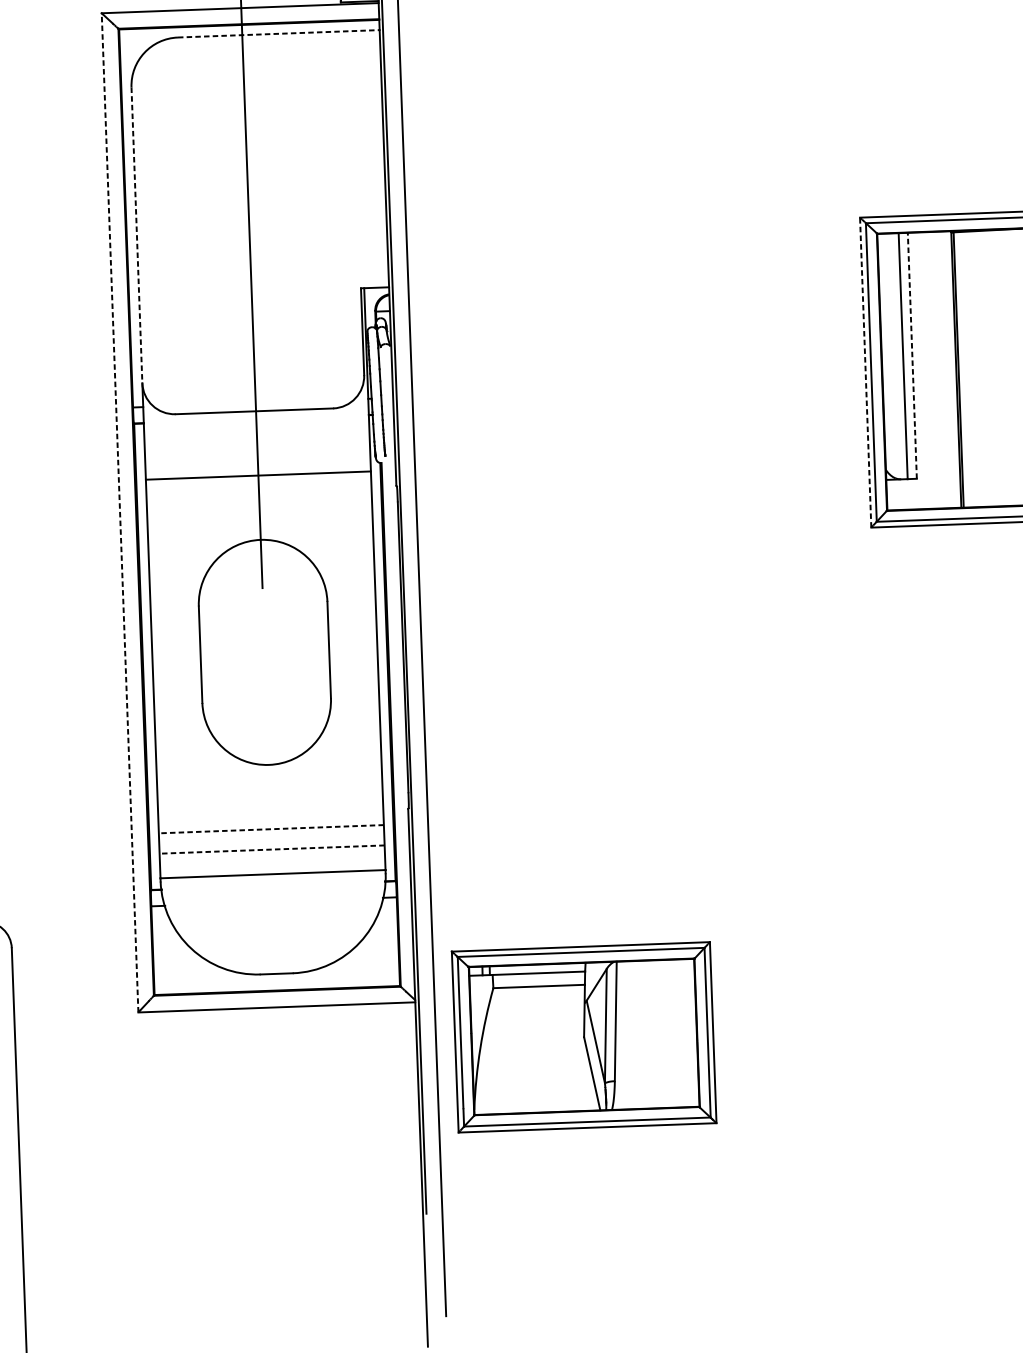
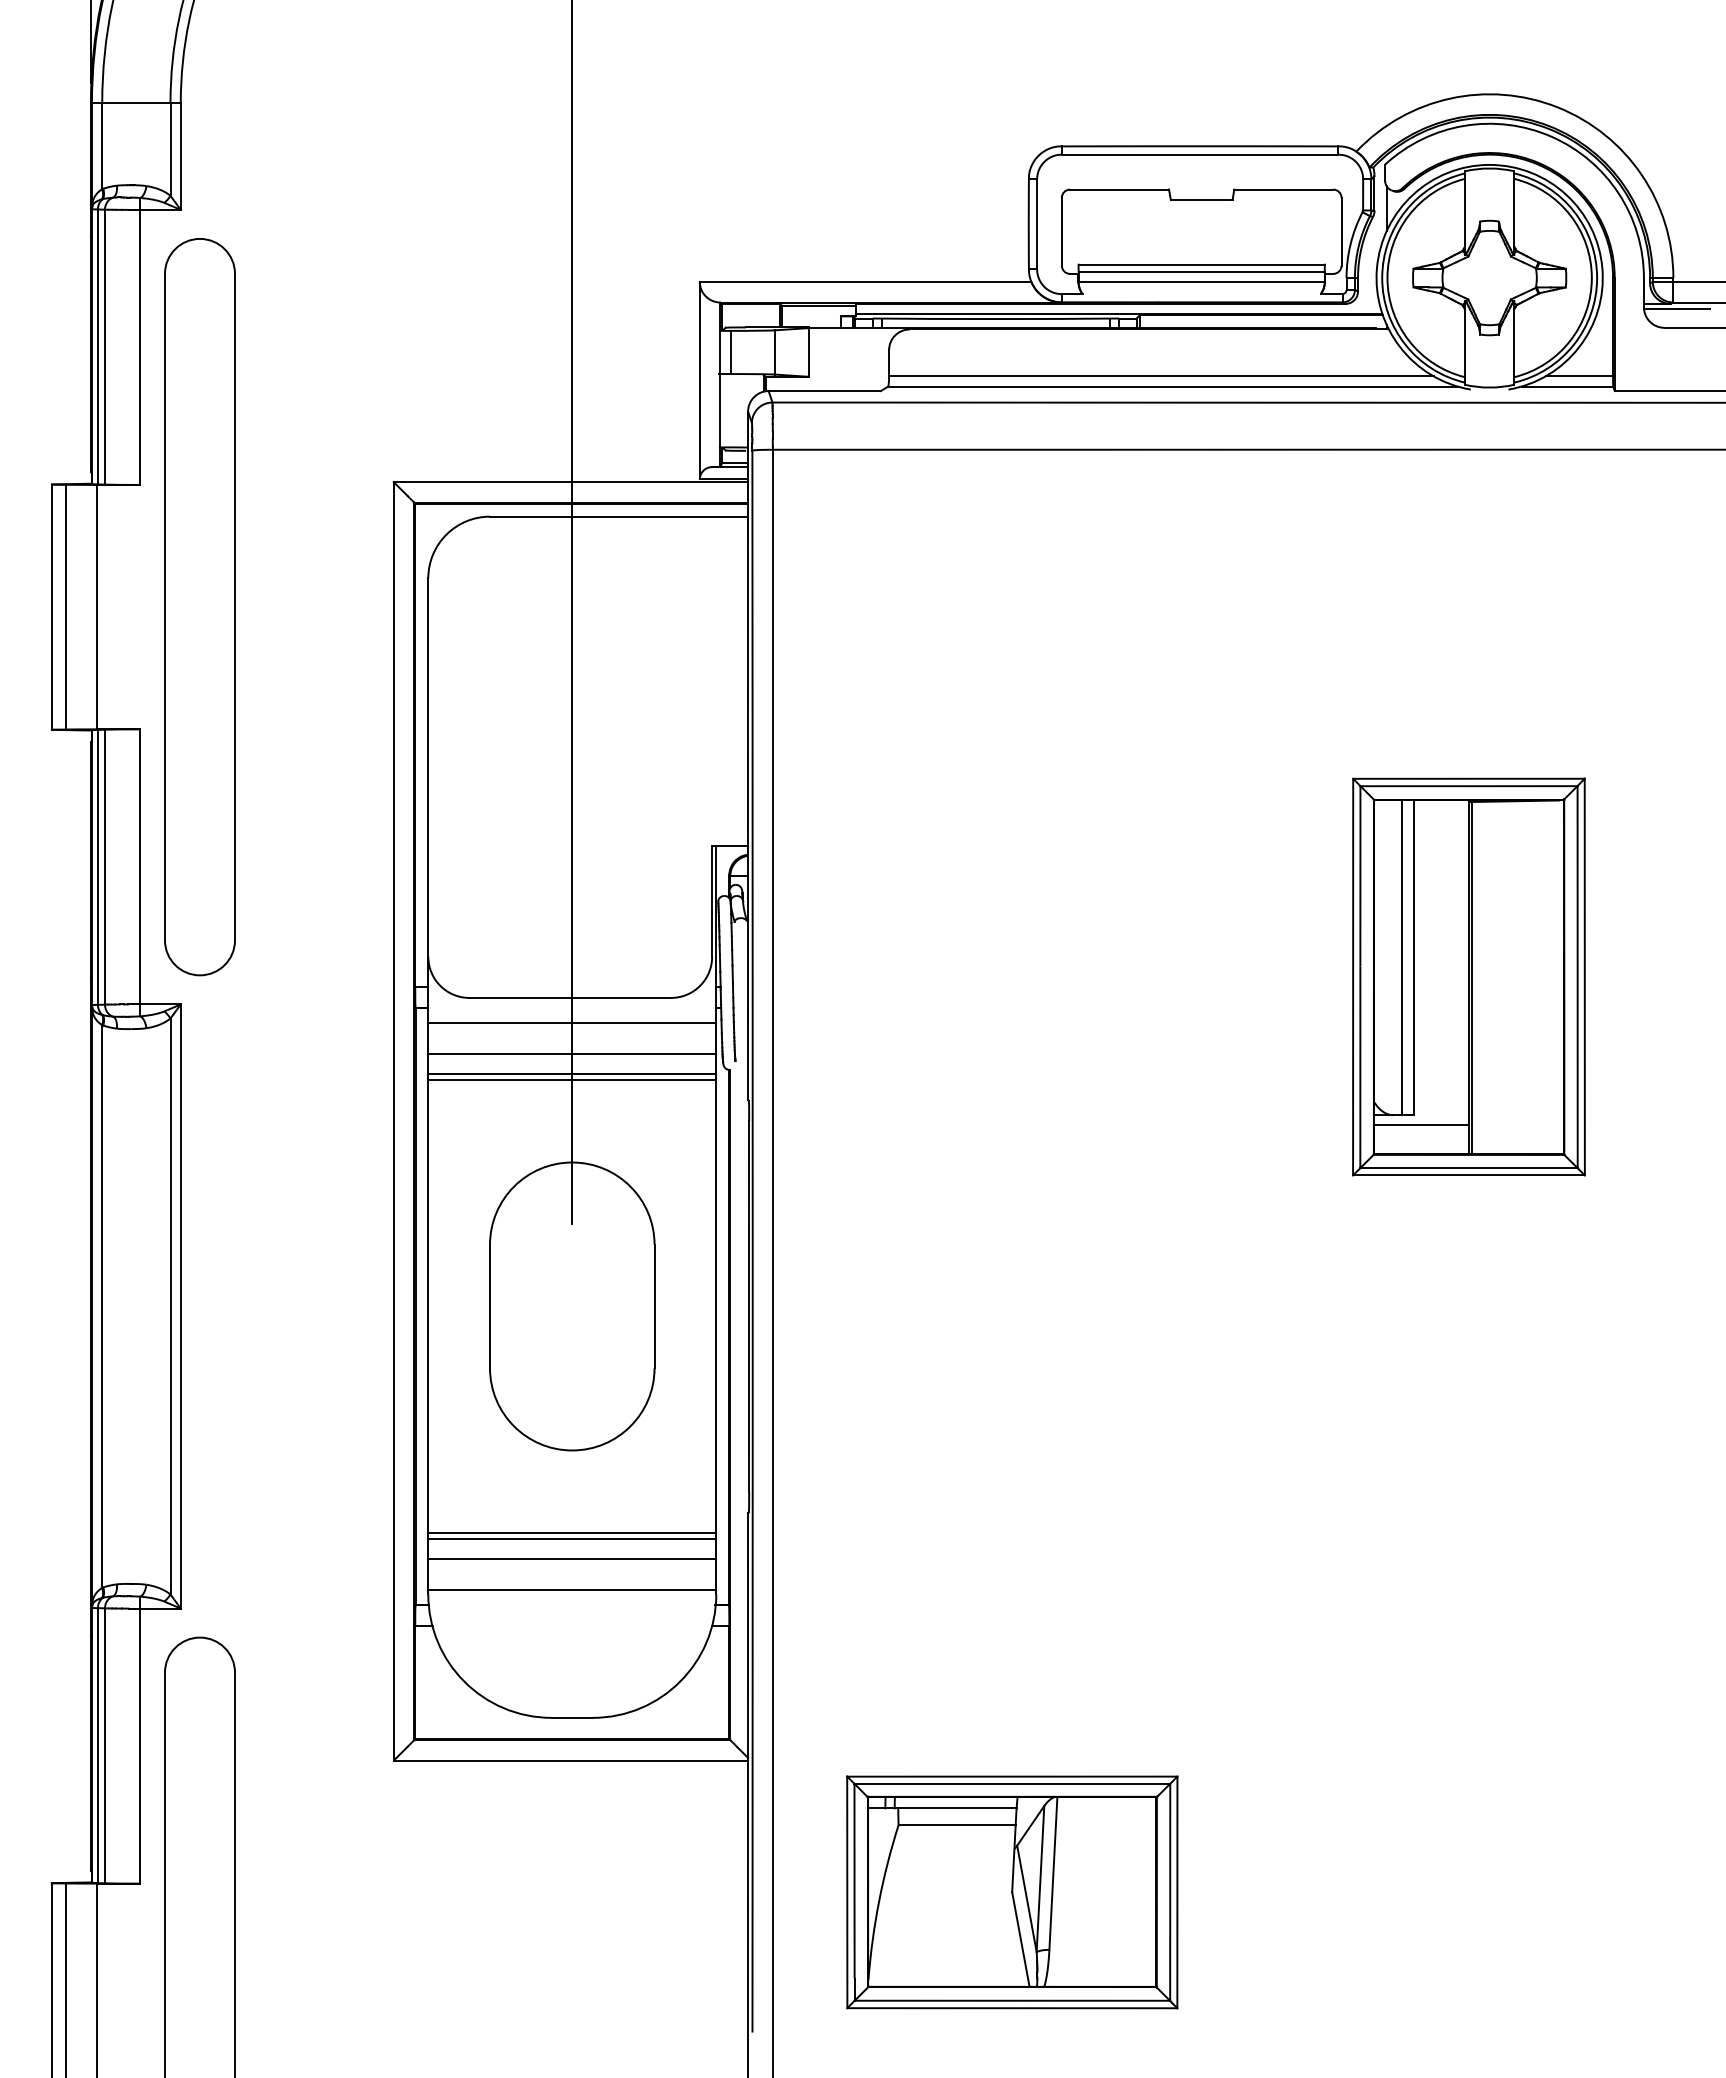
line: (279, 33) -> (619, 516), dashed -> solid
line: (137, 236) -> (428, 768), dashed -> solid
line: (912, 355) -> (1413, 957), dashed -> solid
line: (865, 372) -> (1353, 976), dashed -> solid
line: (256, 430) -> (572, 1022), added
line: (257, 455) -> (572, 1054), added
line: (258, 470) -> (572, 1073), added
line: (923, 486) -> (1421, 1125), added
line: (119, 512) -> (393, 1120), dashed -> solid
line: (271, 829) -> (572, 1532), dashed -> solid
line: (271, 834) -> (572, 1539), added
line: (272, 849) -> (572, 1558), dashed -> solid
part: (584, 1037) -> (1012, 1892), moved

